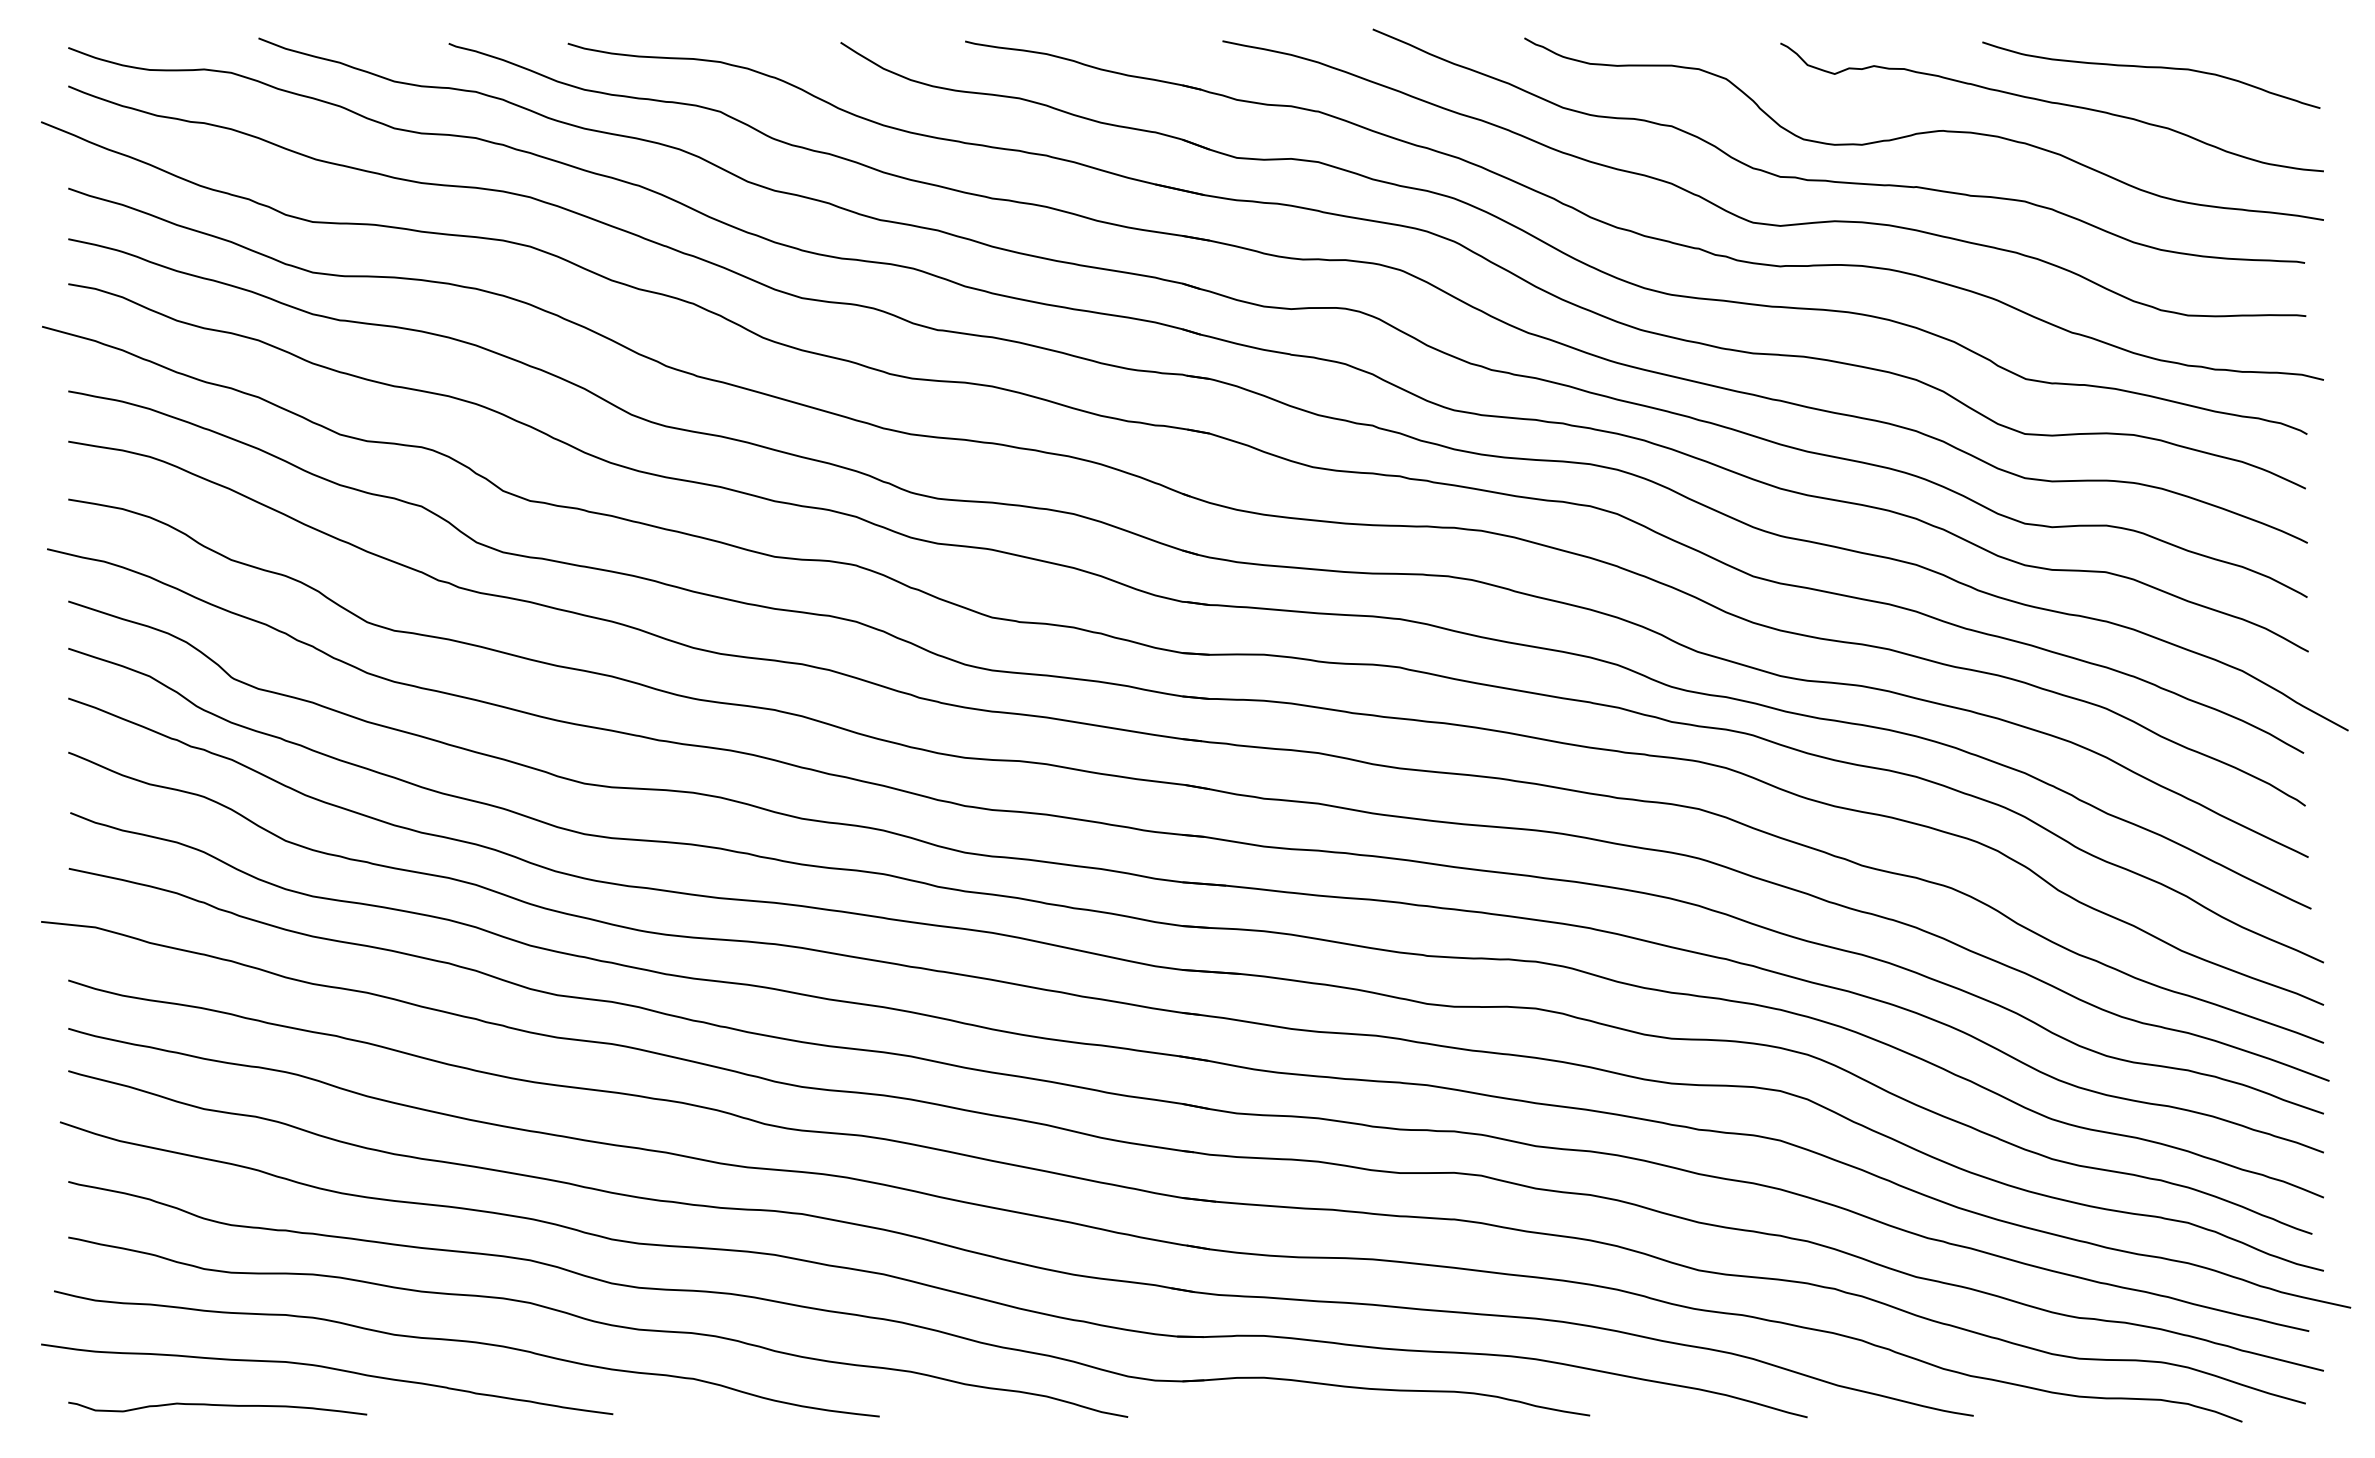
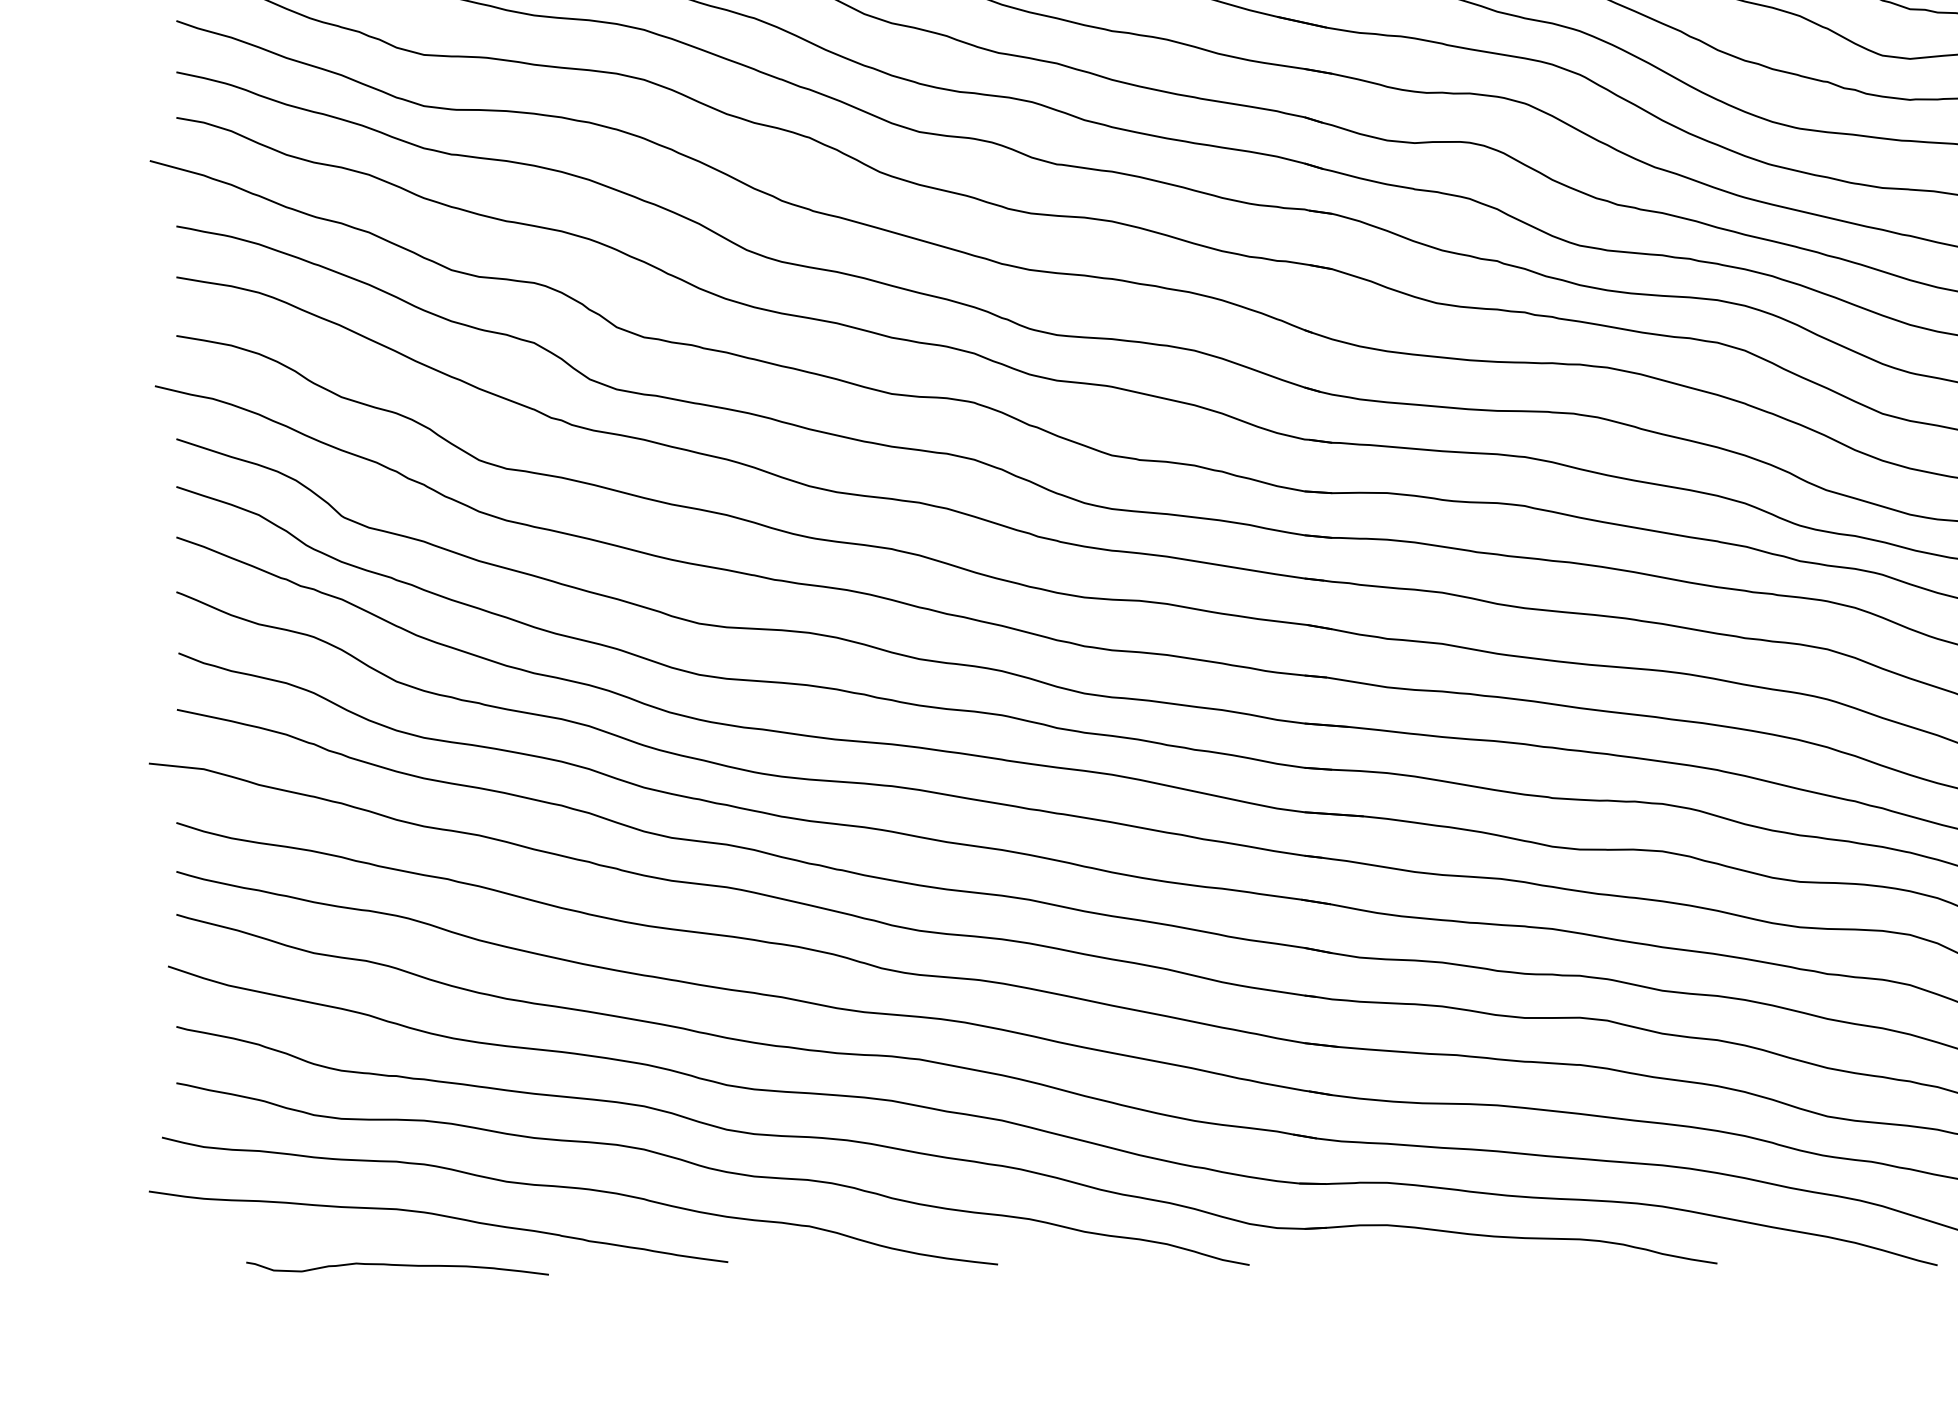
curve: (219, 1406) -> (399, 1266), moved

